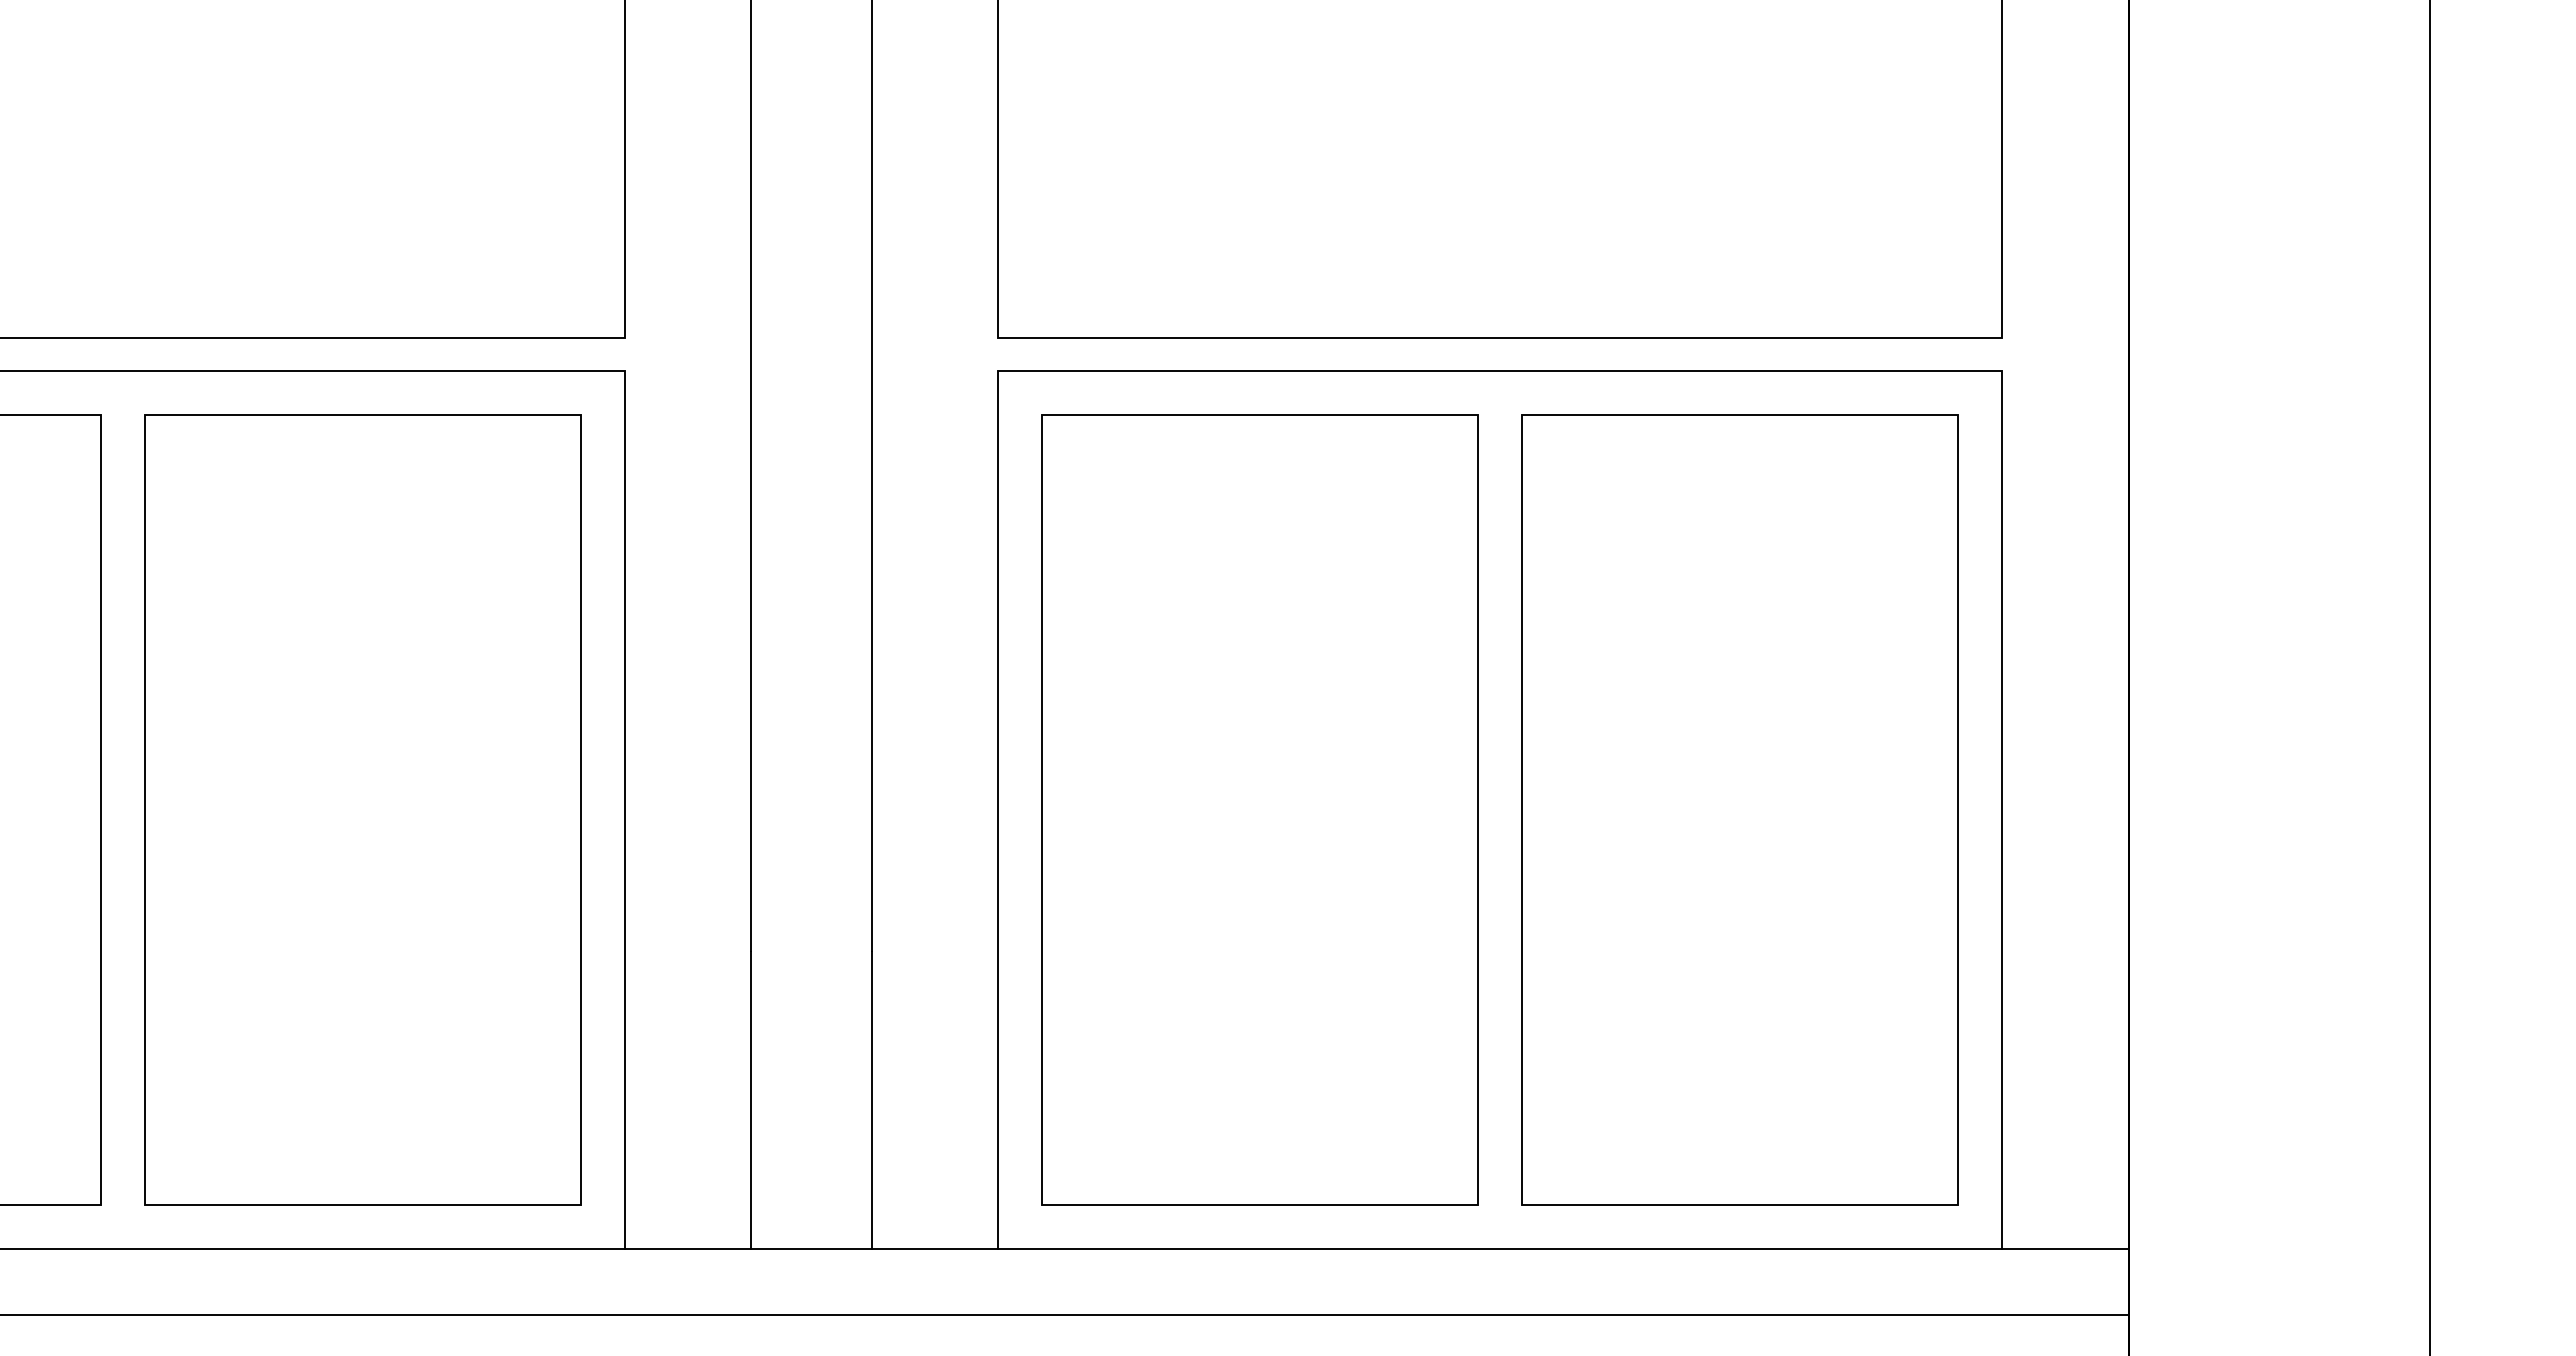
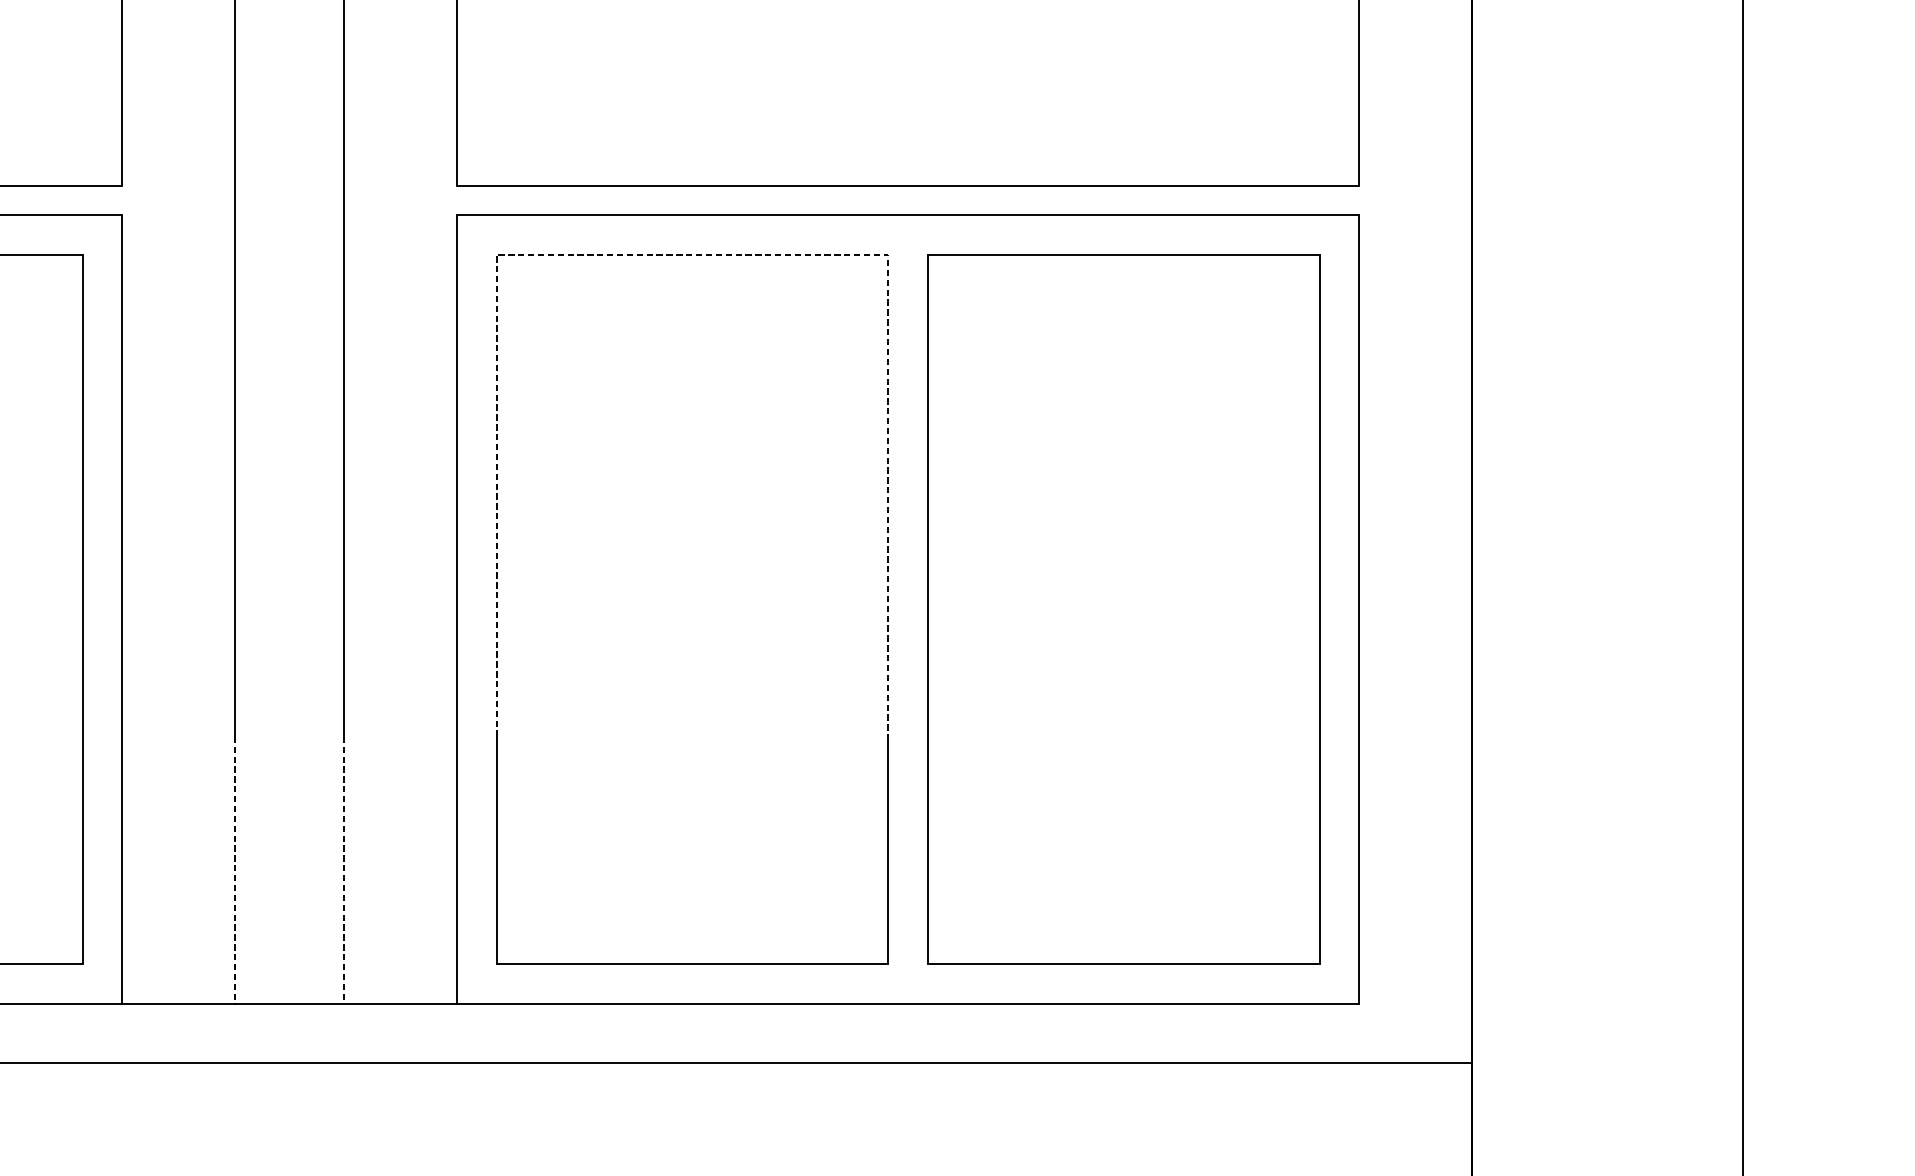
line: (1260, 414) -> (692, 254), solid -> dashed
line: (751, 1100) -> (235, 870), solid -> dashed
line: (871, 1100) -> (343, 870), solid -> dashed
line: (2065, 1249) -> (1415, 1004), removed

